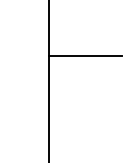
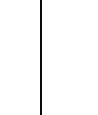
line: (84, 56) -> (66, 36), removed

